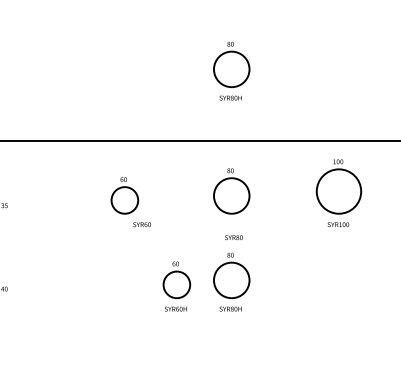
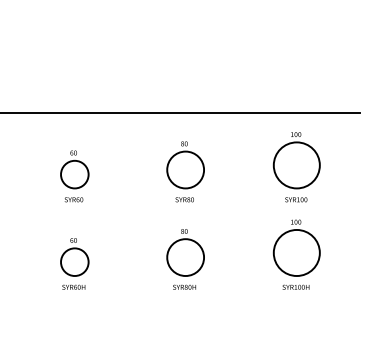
part: (231, 70) -> (185, 39), removed
text: (141, 224) -> (73, 199), moved
text: (233, 237) -> (184, 199), moved
part: (338, 277) -> (296, 254), added
part: (176, 286) -> (74, 263), moved

